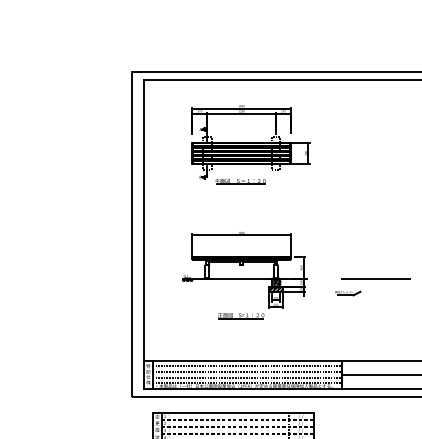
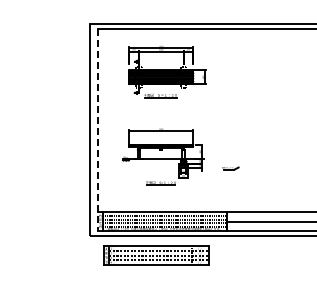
line: (143, 234) -> (97, 130), solid -> dashed
line: (375, 279) -> (248, 159), removed

